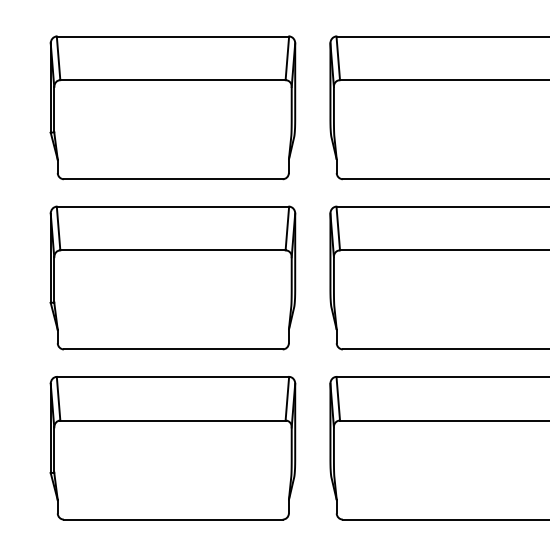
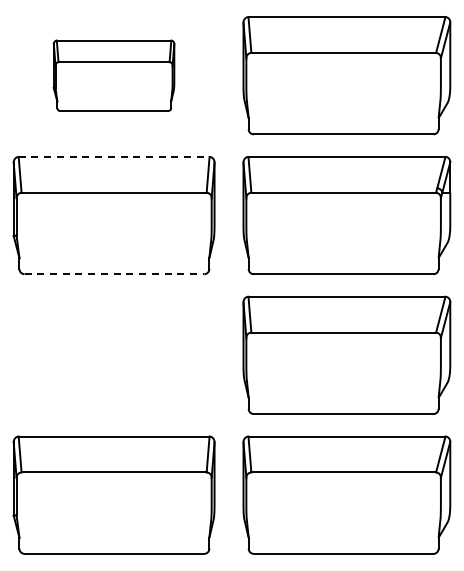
part: (172, 107) -> (113, 75), size x0.6
line: (173, 206) -> (114, 156), solid -> dashed
line: (173, 349) -> (114, 274), solid -> dashed
part: (172, 447) -> (113, 354), removed

